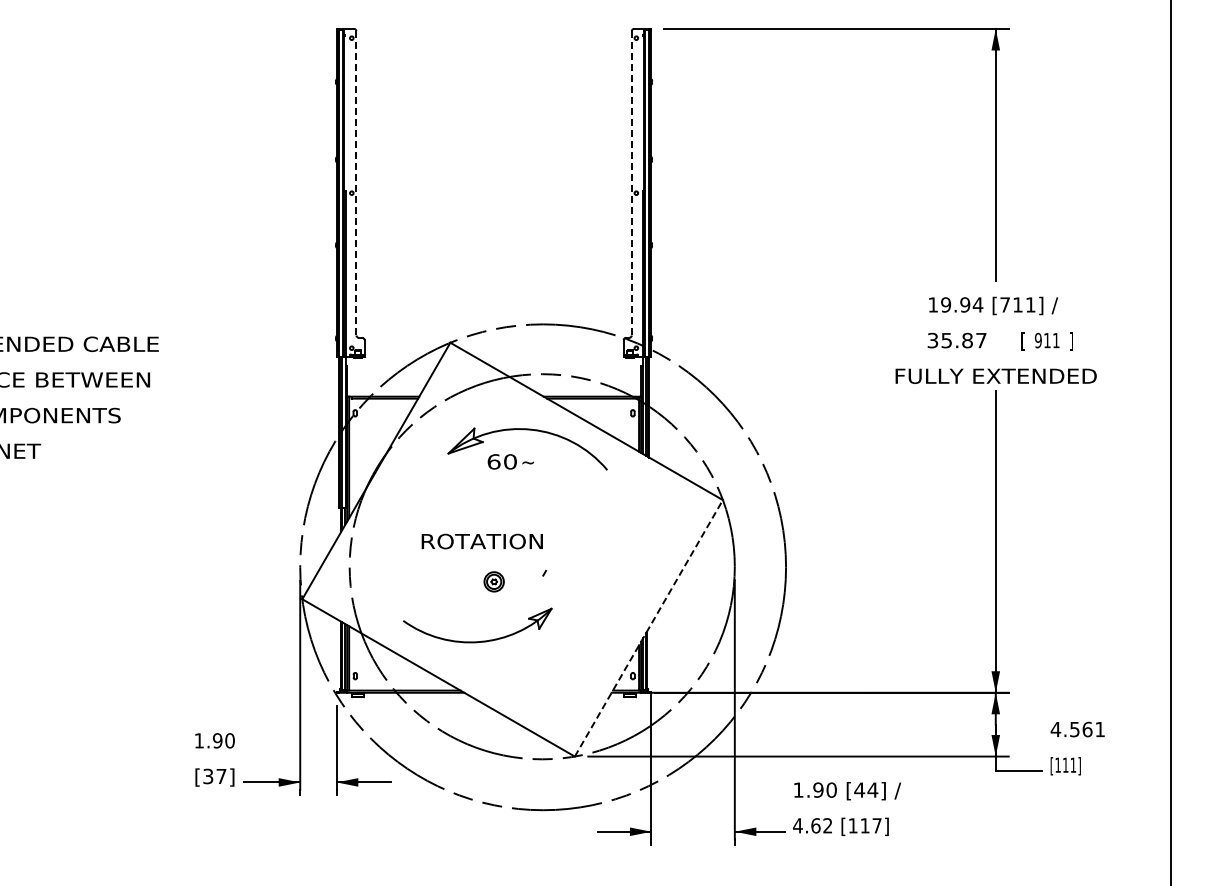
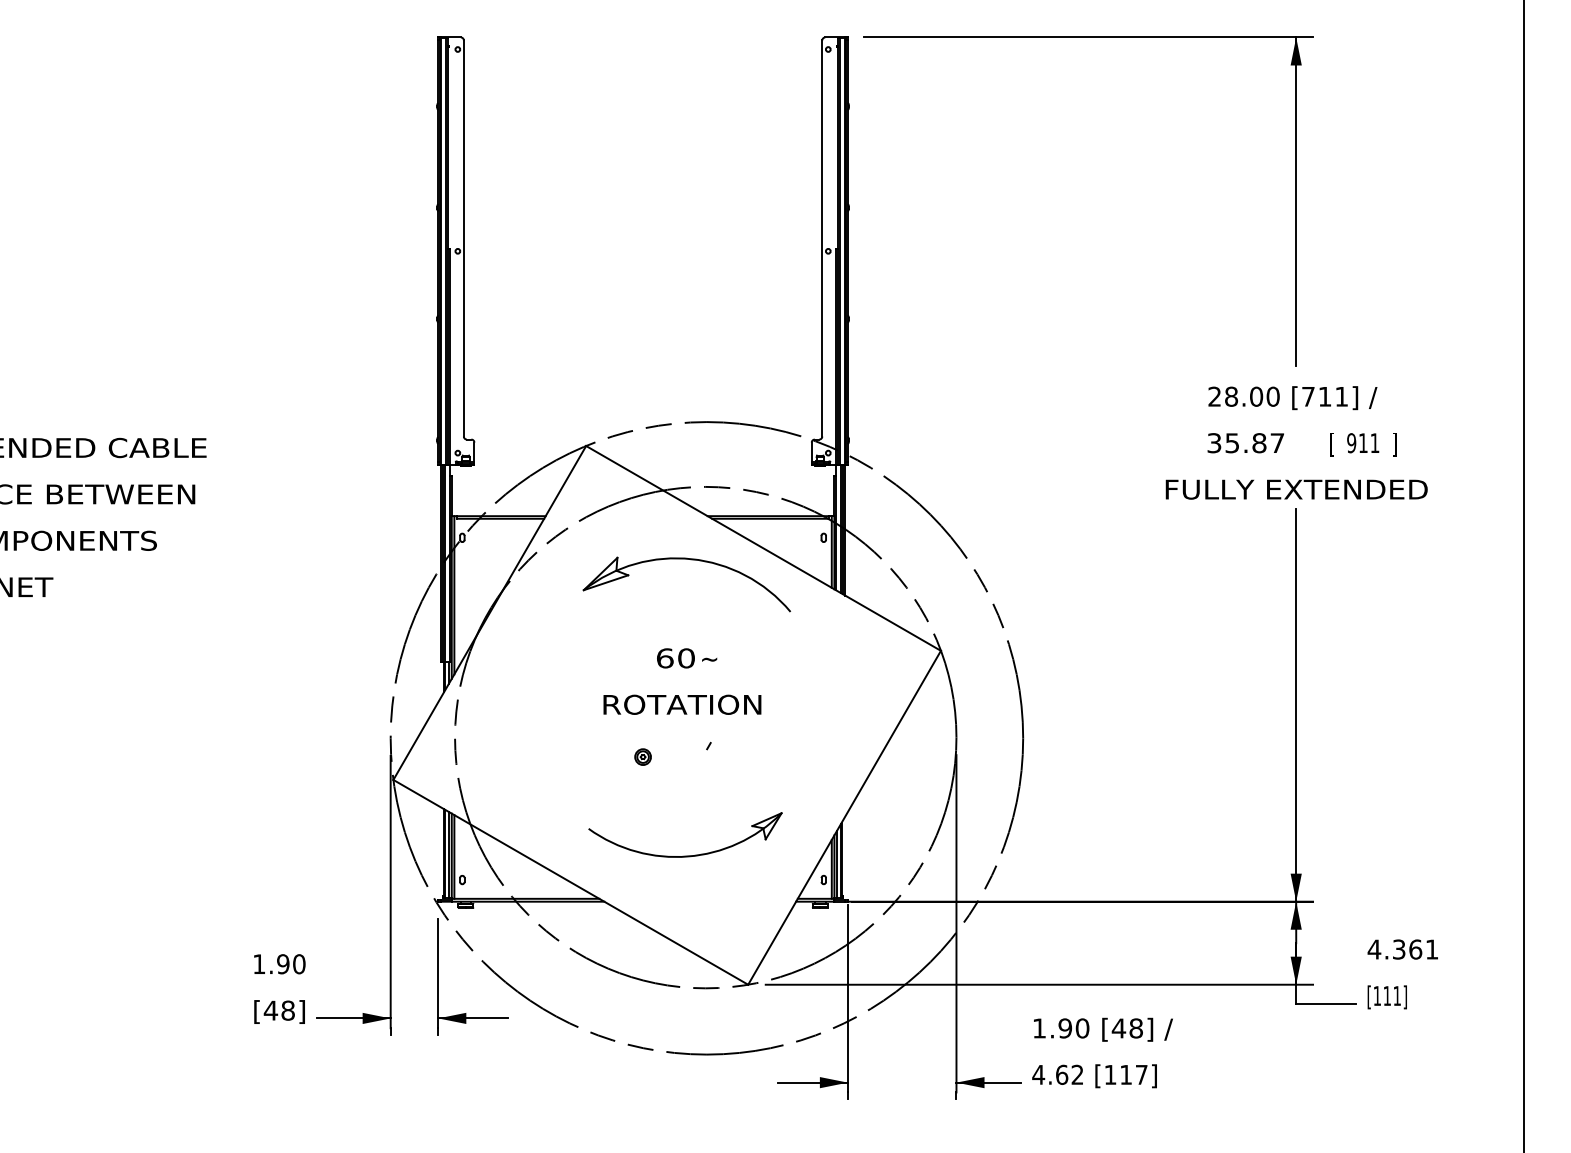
line: (356, 183) -> (463, 238), dashed -> solid
line: (631, 183) -> (821, 238), dashed -> solid
text: (955, 304) -> (1243, 396), 19.94 -> 28.00
text: (510, 461) -> (686, 657), moved
text: (481, 541) -> (681, 704), moved
part: (493, 581) -> (642, 756), size x0.62
line: (649, 627) -> (845, 816), dashed -> solid
part: (482, 640) -> (691, 854), moved
text: (1074, 728) -> (1398, 948), 4.561 -> 4.361
text: (214, 776) -> (279, 1010), [37] -> [48]
text: (872, 789) -> (1135, 1027), [44] -> [48]

